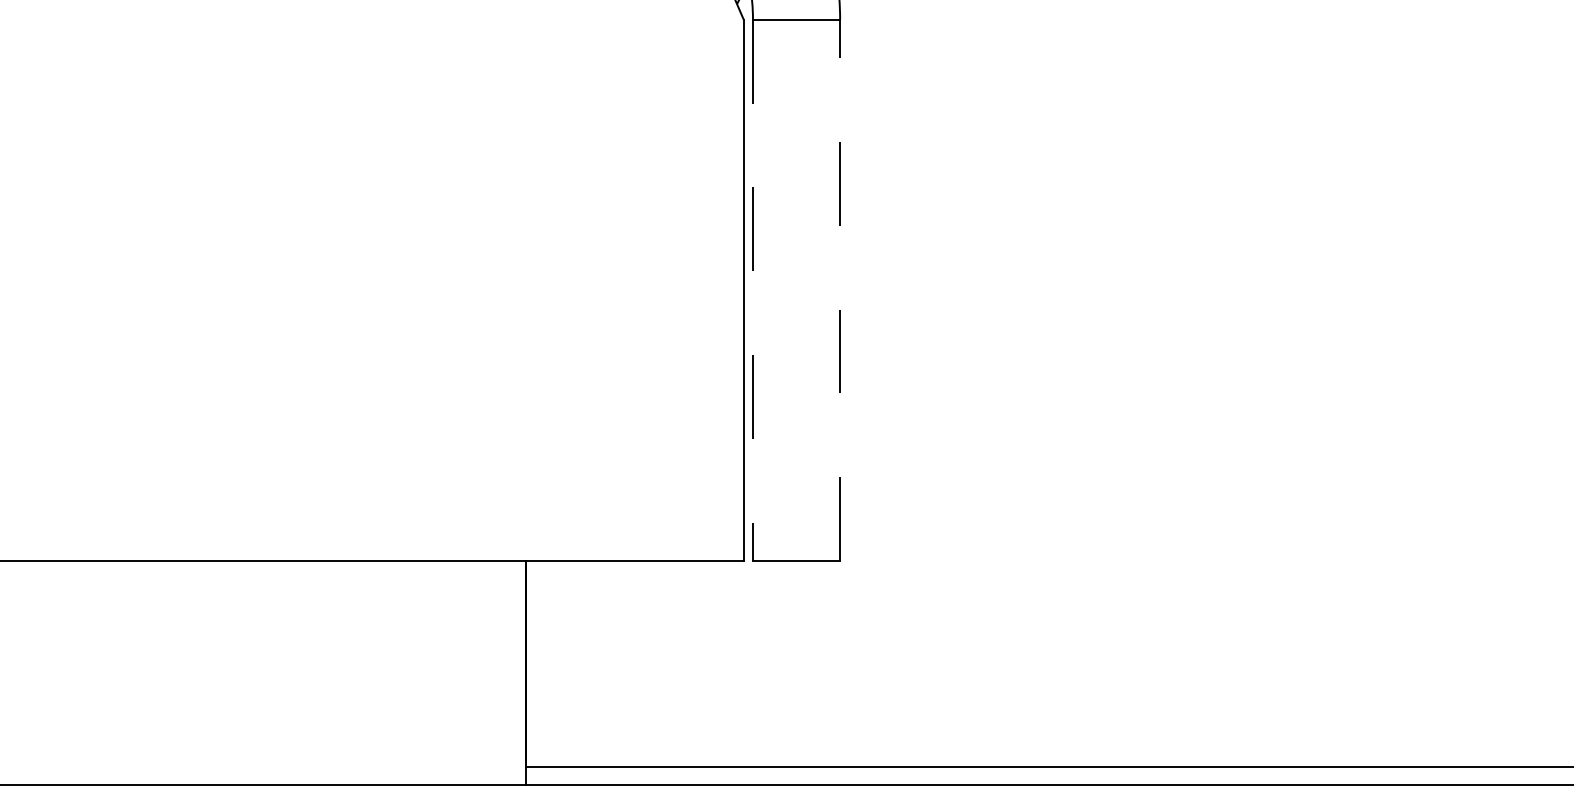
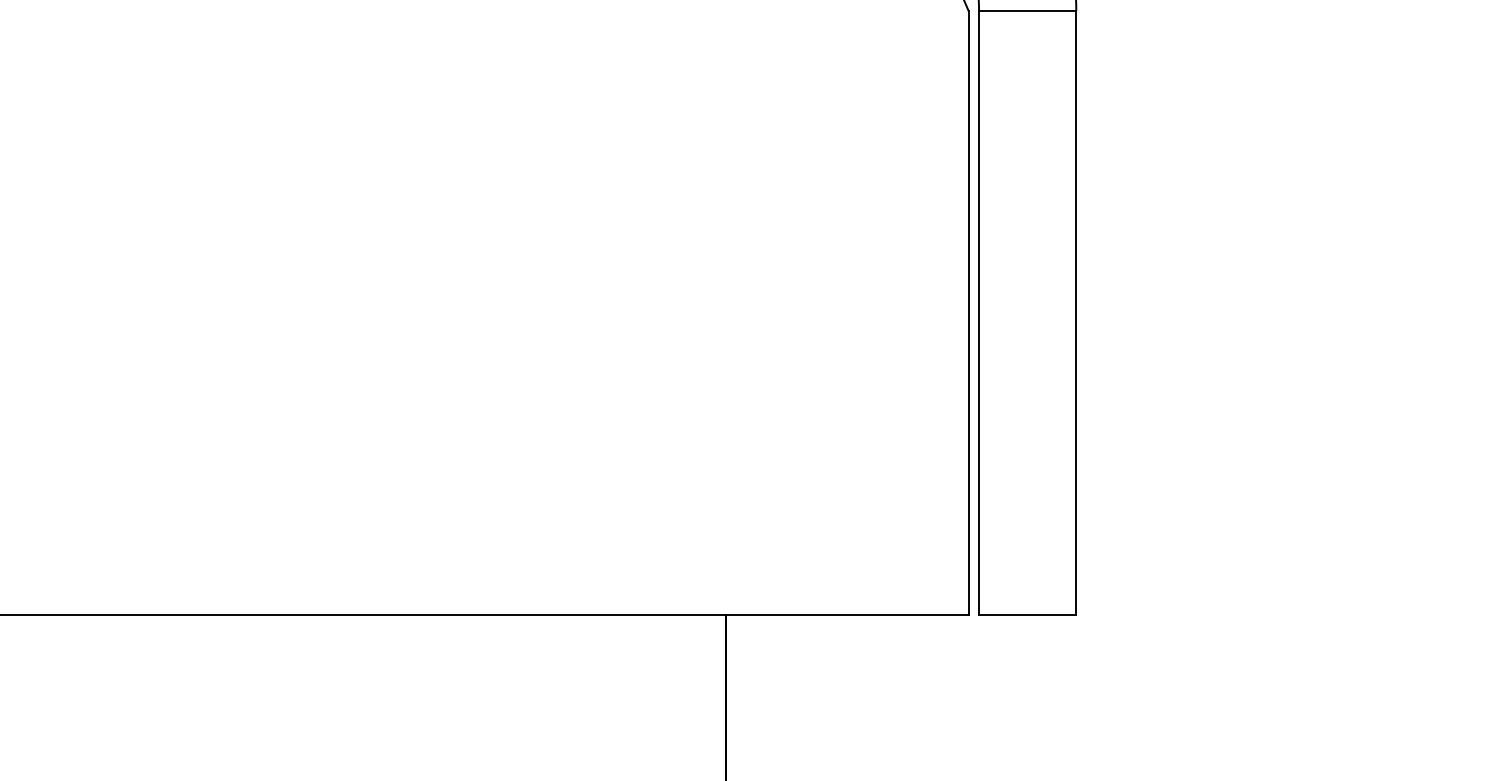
line: (753, 290) -> (979, 313), dashed -> solid
line: (840, 290) -> (1076, 313), dashed -> solid

